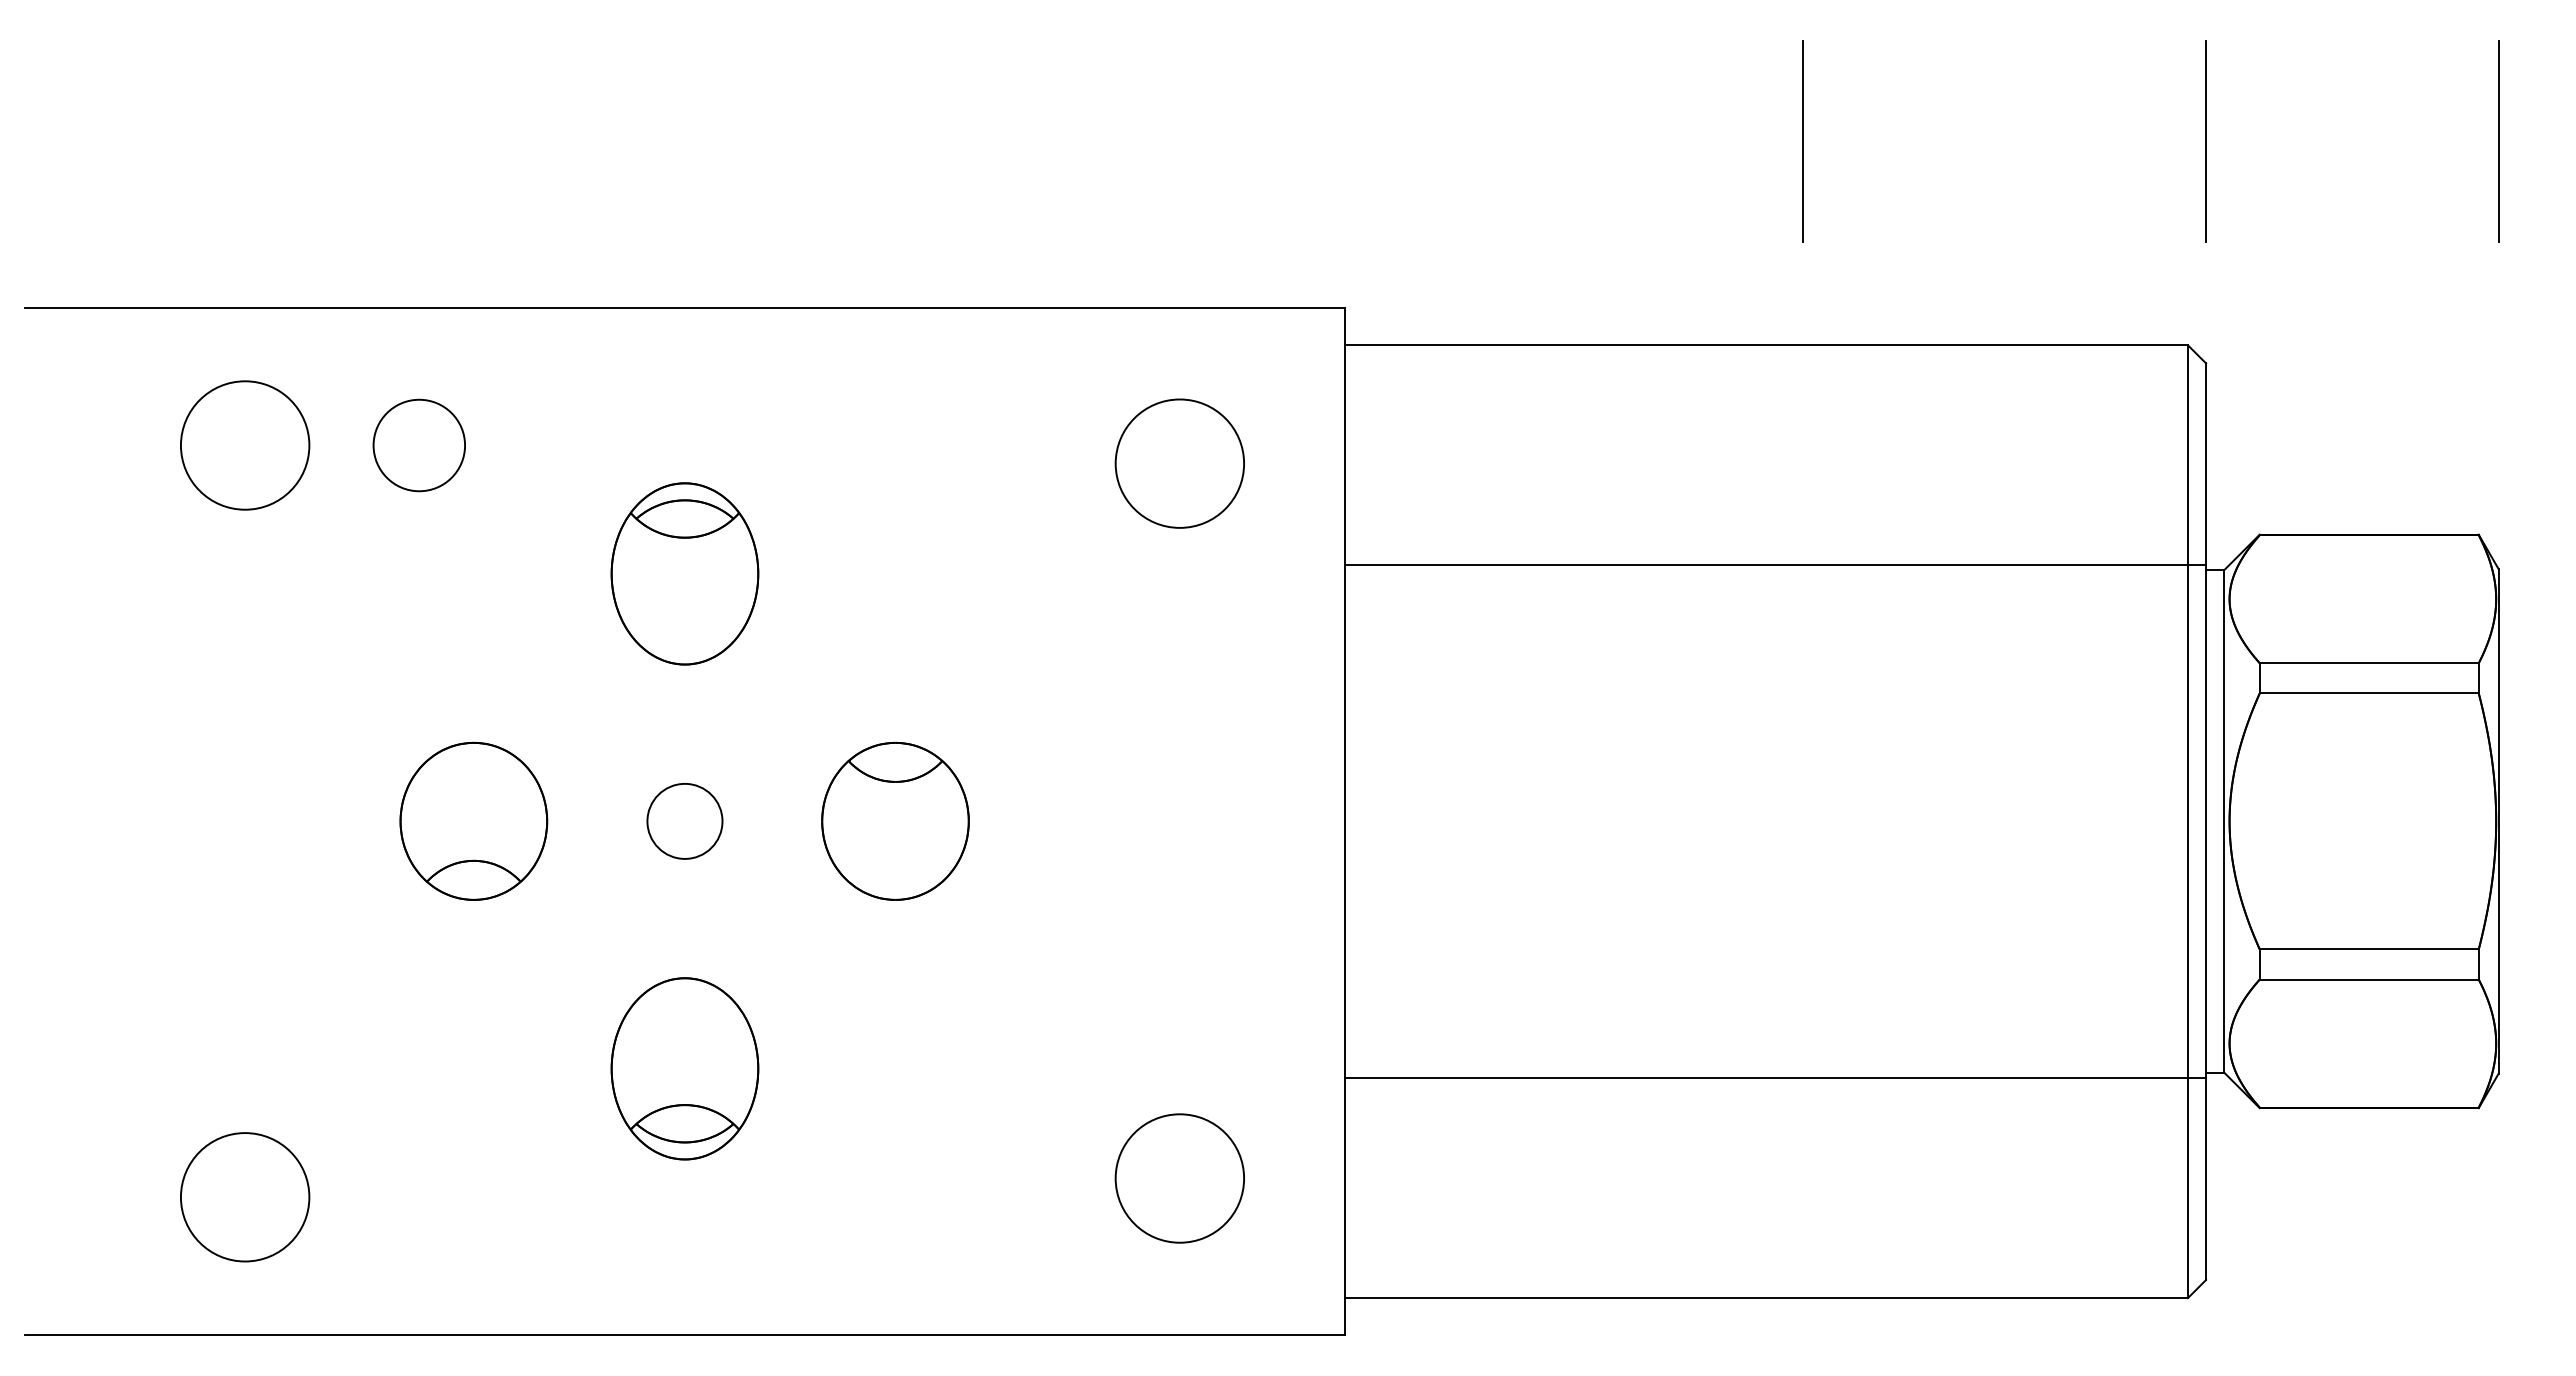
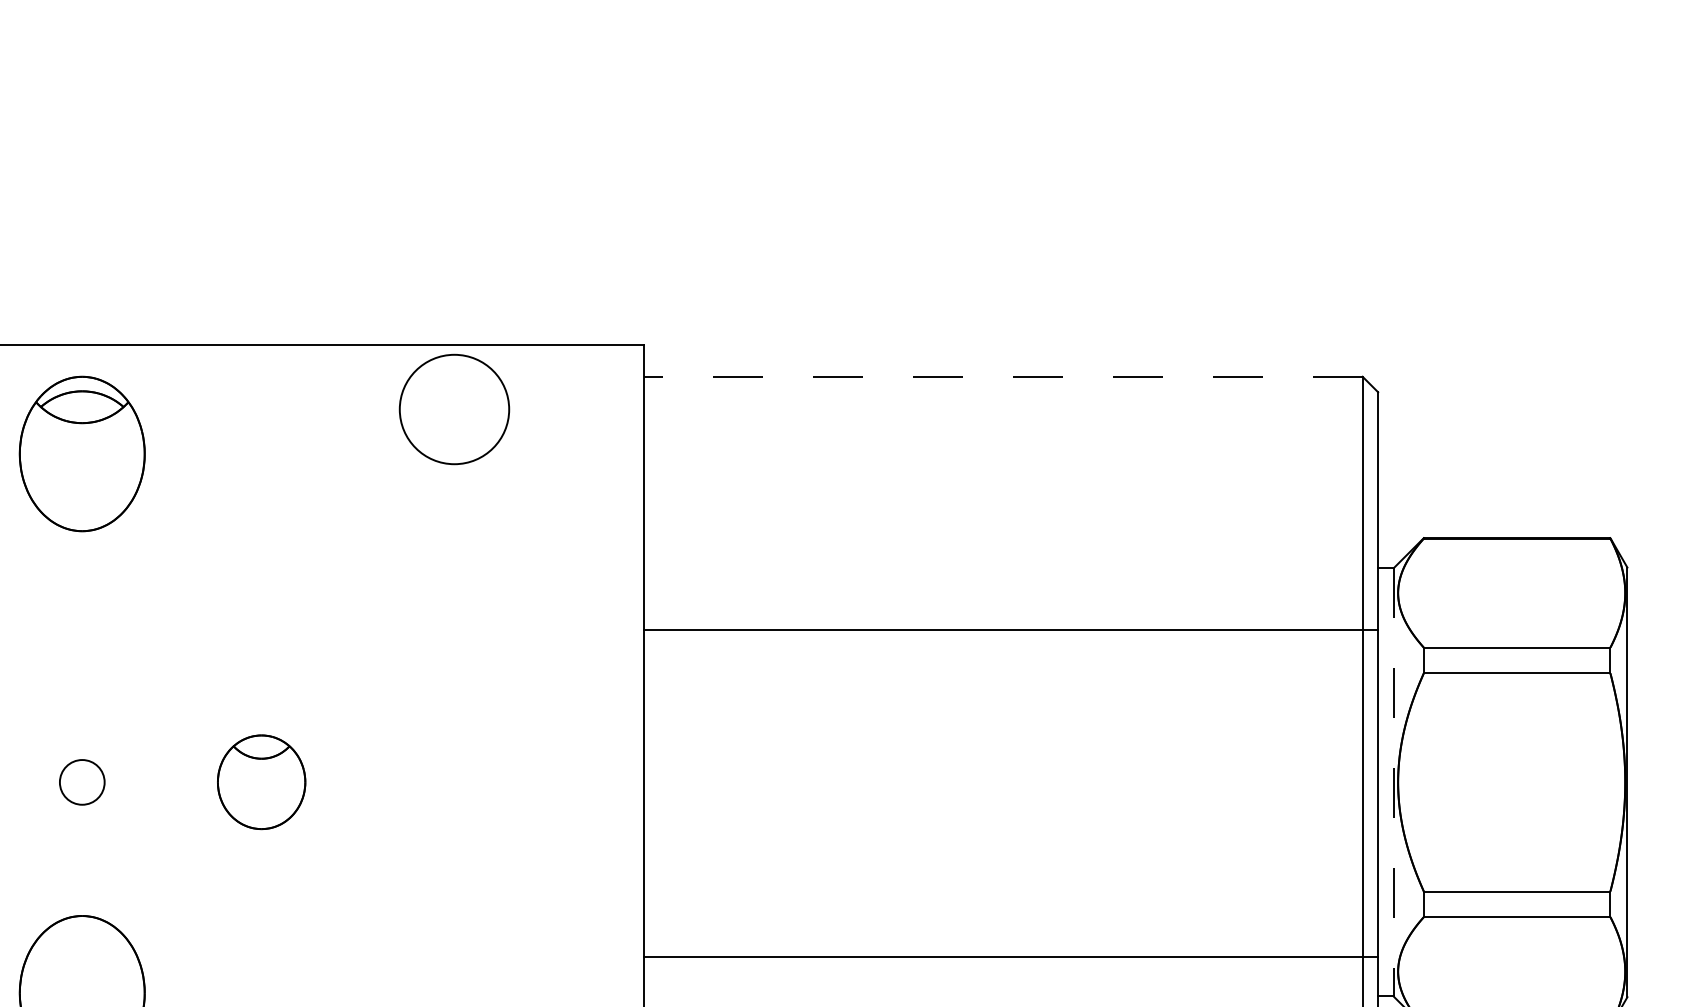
line: (1802, 141) -> (1034, 203), removed
line: (2206, 141) -> (1378, 203), removed
line: (2498, 141) -> (1627, 203), removed
line: (1766, 345) -> (1003, 376), solid -> dashed
circle: (1179, 463) -> (454, 409), moved
line: (1775, 565) -> (1011, 629), moved
part: (684, 573) -> (81, 453), moved
circle: (684, 820) -> (81, 781), size x0.7
part: (895, 820) -> (261, 781), size x0.7
line: (2224, 821) -> (1393, 782), solid -> dashed
line: (1775, 1078) -> (1011, 957), moved

